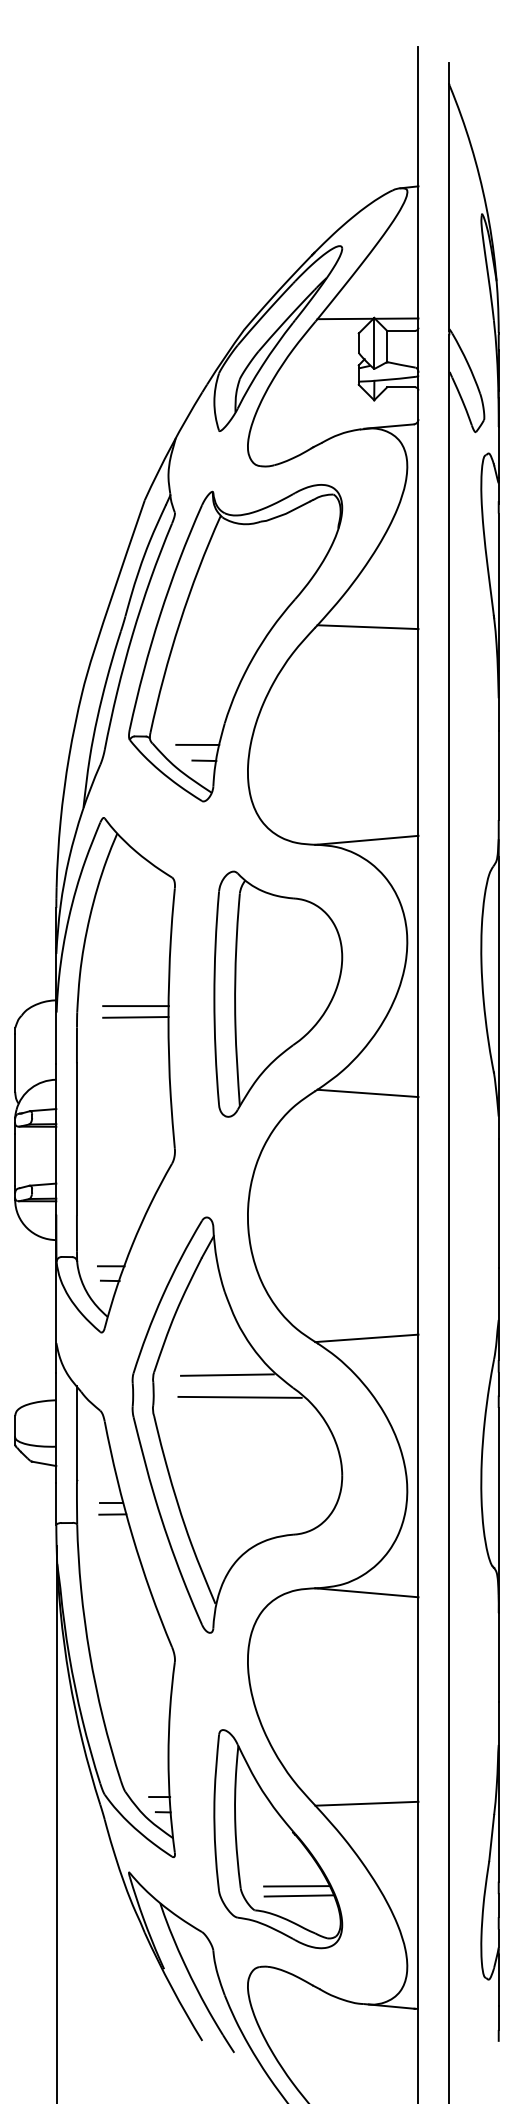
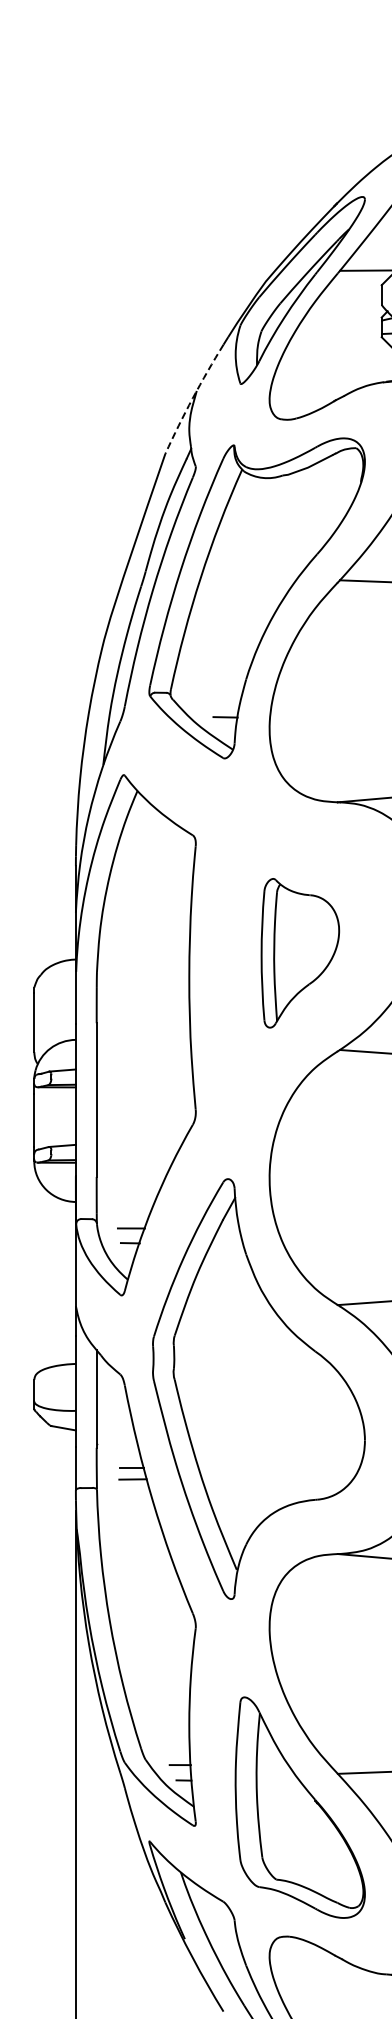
arc: (171, 445) -> (192, 398), solid -> dashed
line: (197, 744) -> (218, 700), removed
part: (278, 993) -> (300, 952), size x0.6
line: (135, 1006) -> (155, 965), removed
line: (135, 1017) -> (155, 976), removed
line: (227, 1374) -> (248, 1337), removed
line: (239, 1396) -> (261, 1360), removed
line: (296, 1886) -> (318, 1855), removed
line: (298, 1895) -> (320, 1864), removed

